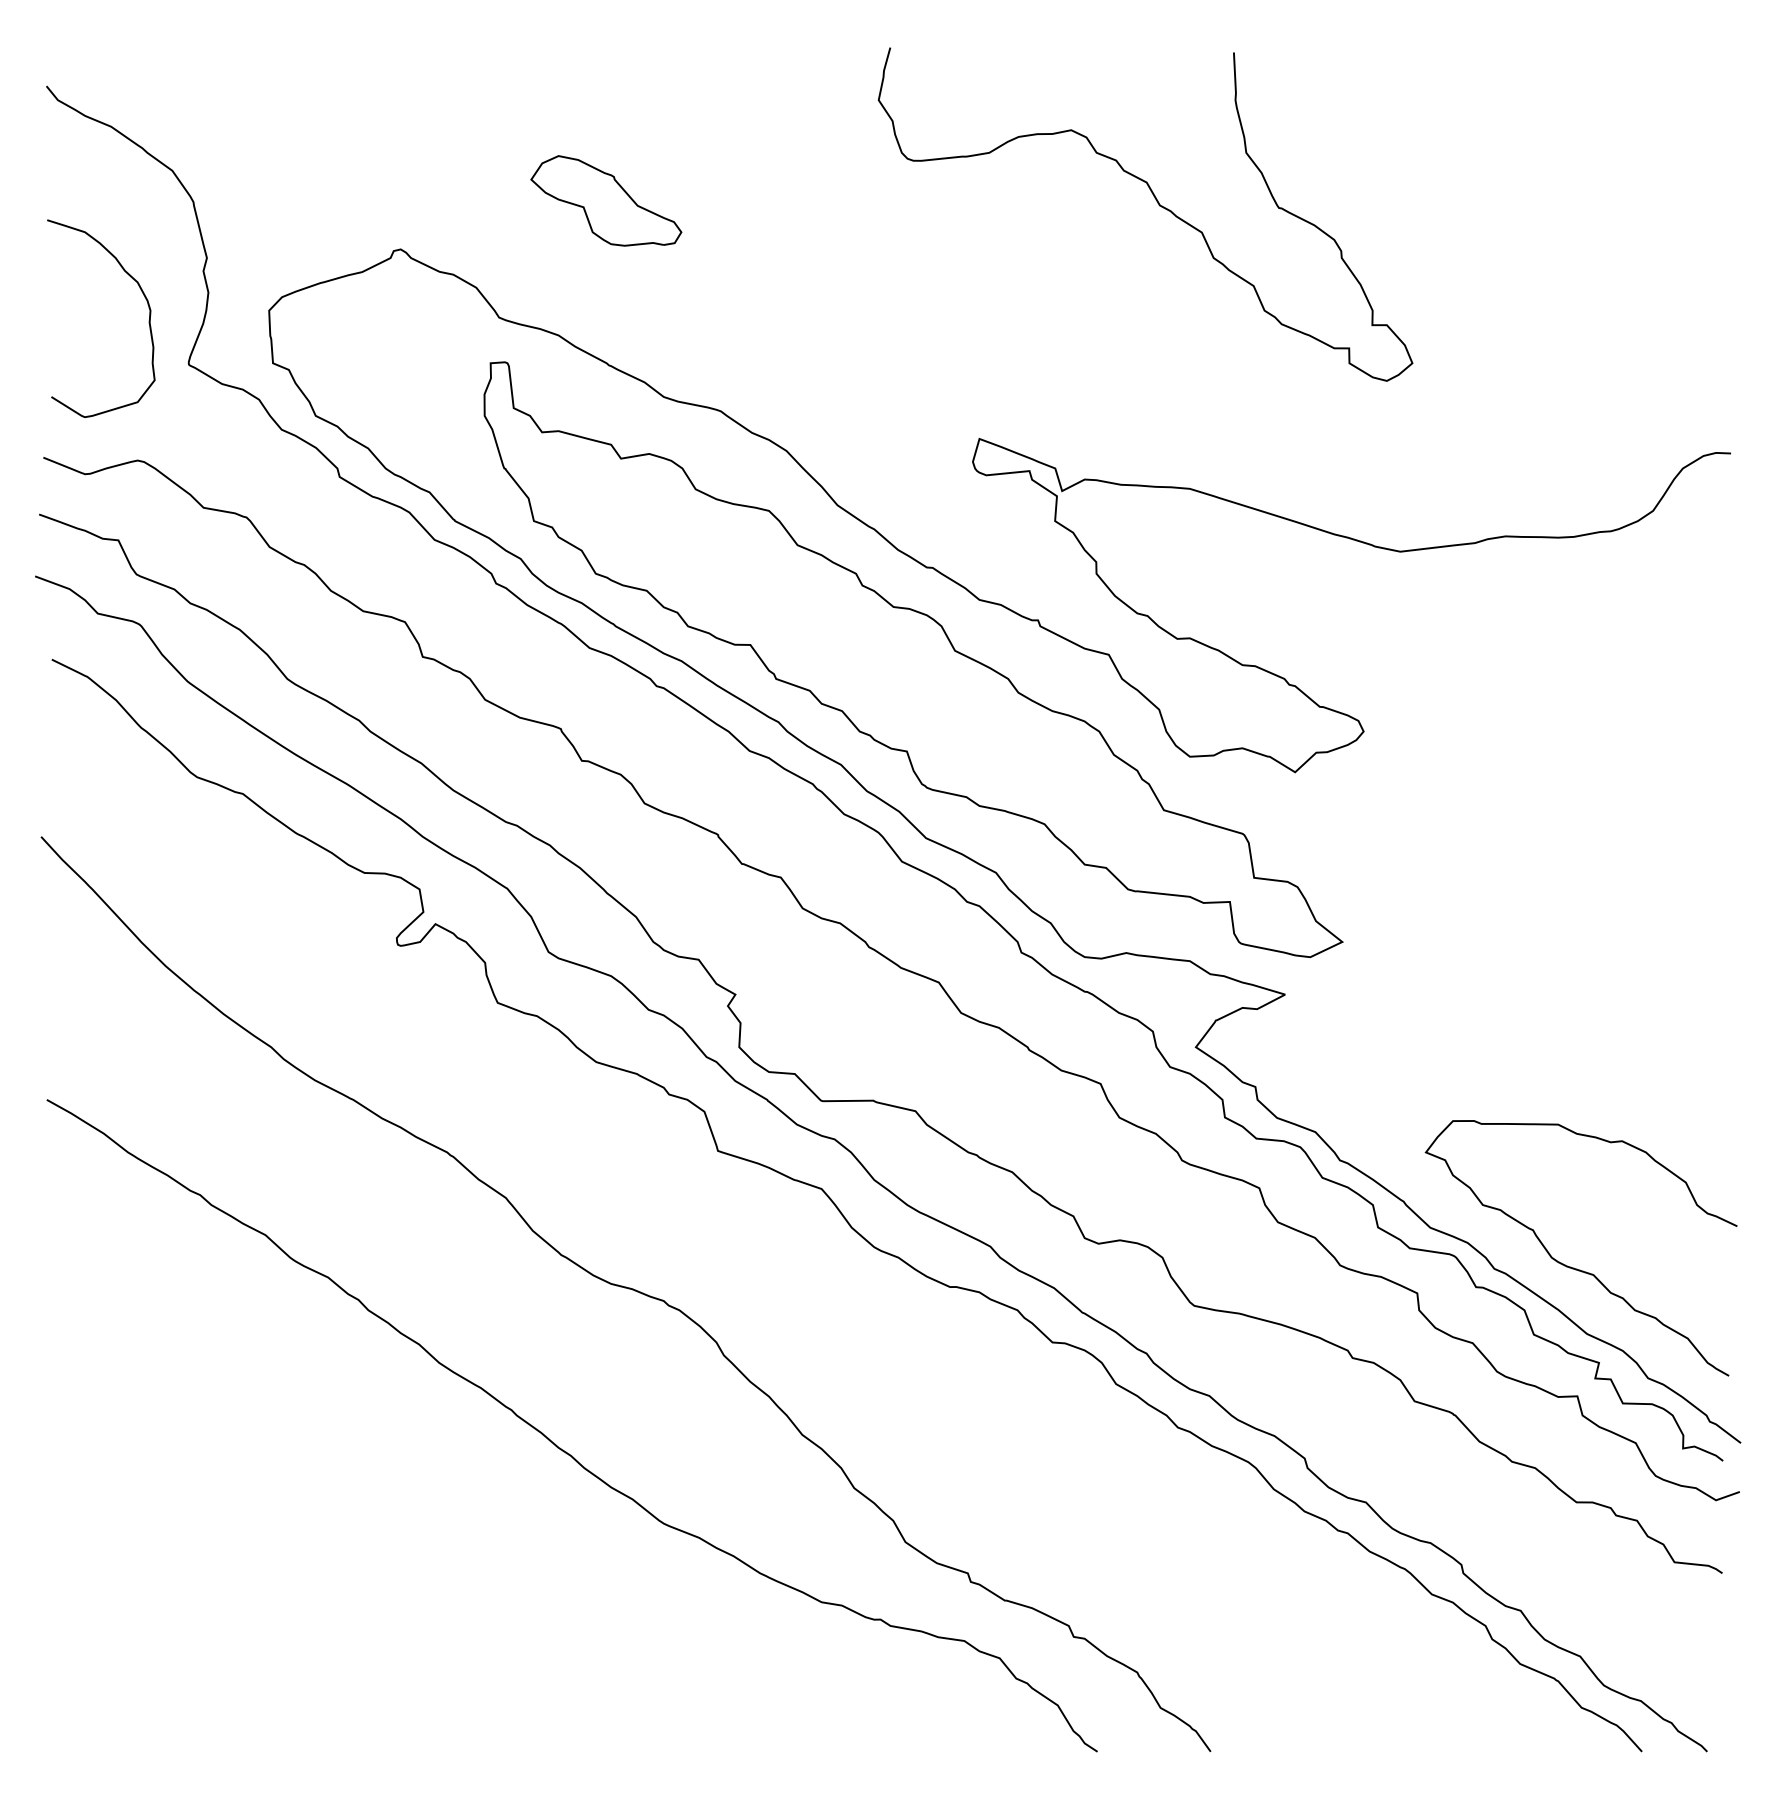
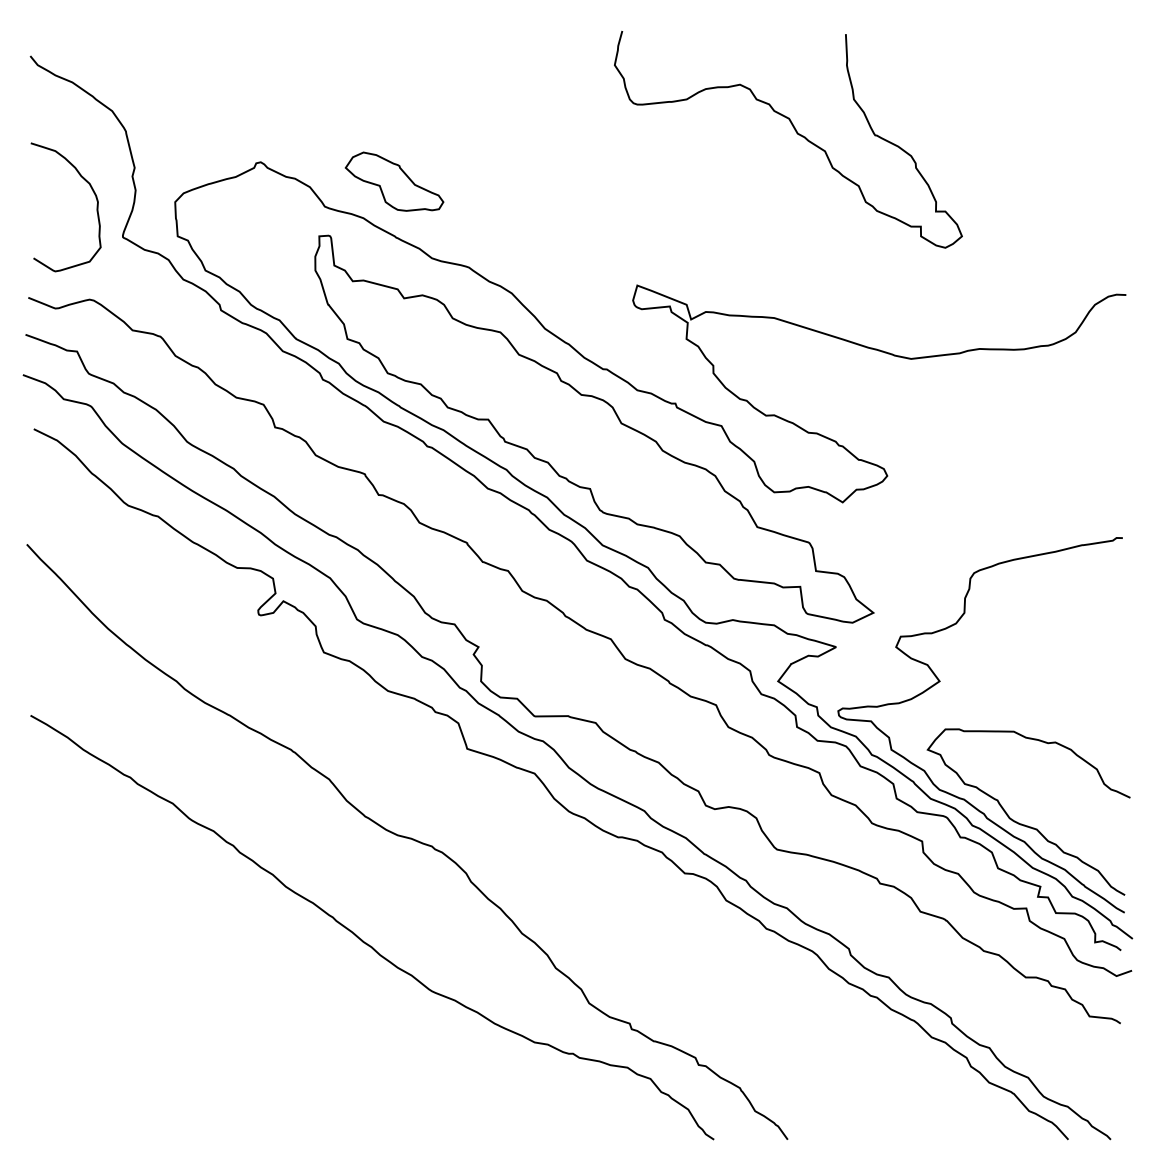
part: (606, 200) -> (394, 181), moved
curve: (1158, 205) -> (796, 133), moved
curve: (1442, 1050) -> (938, 683), added

